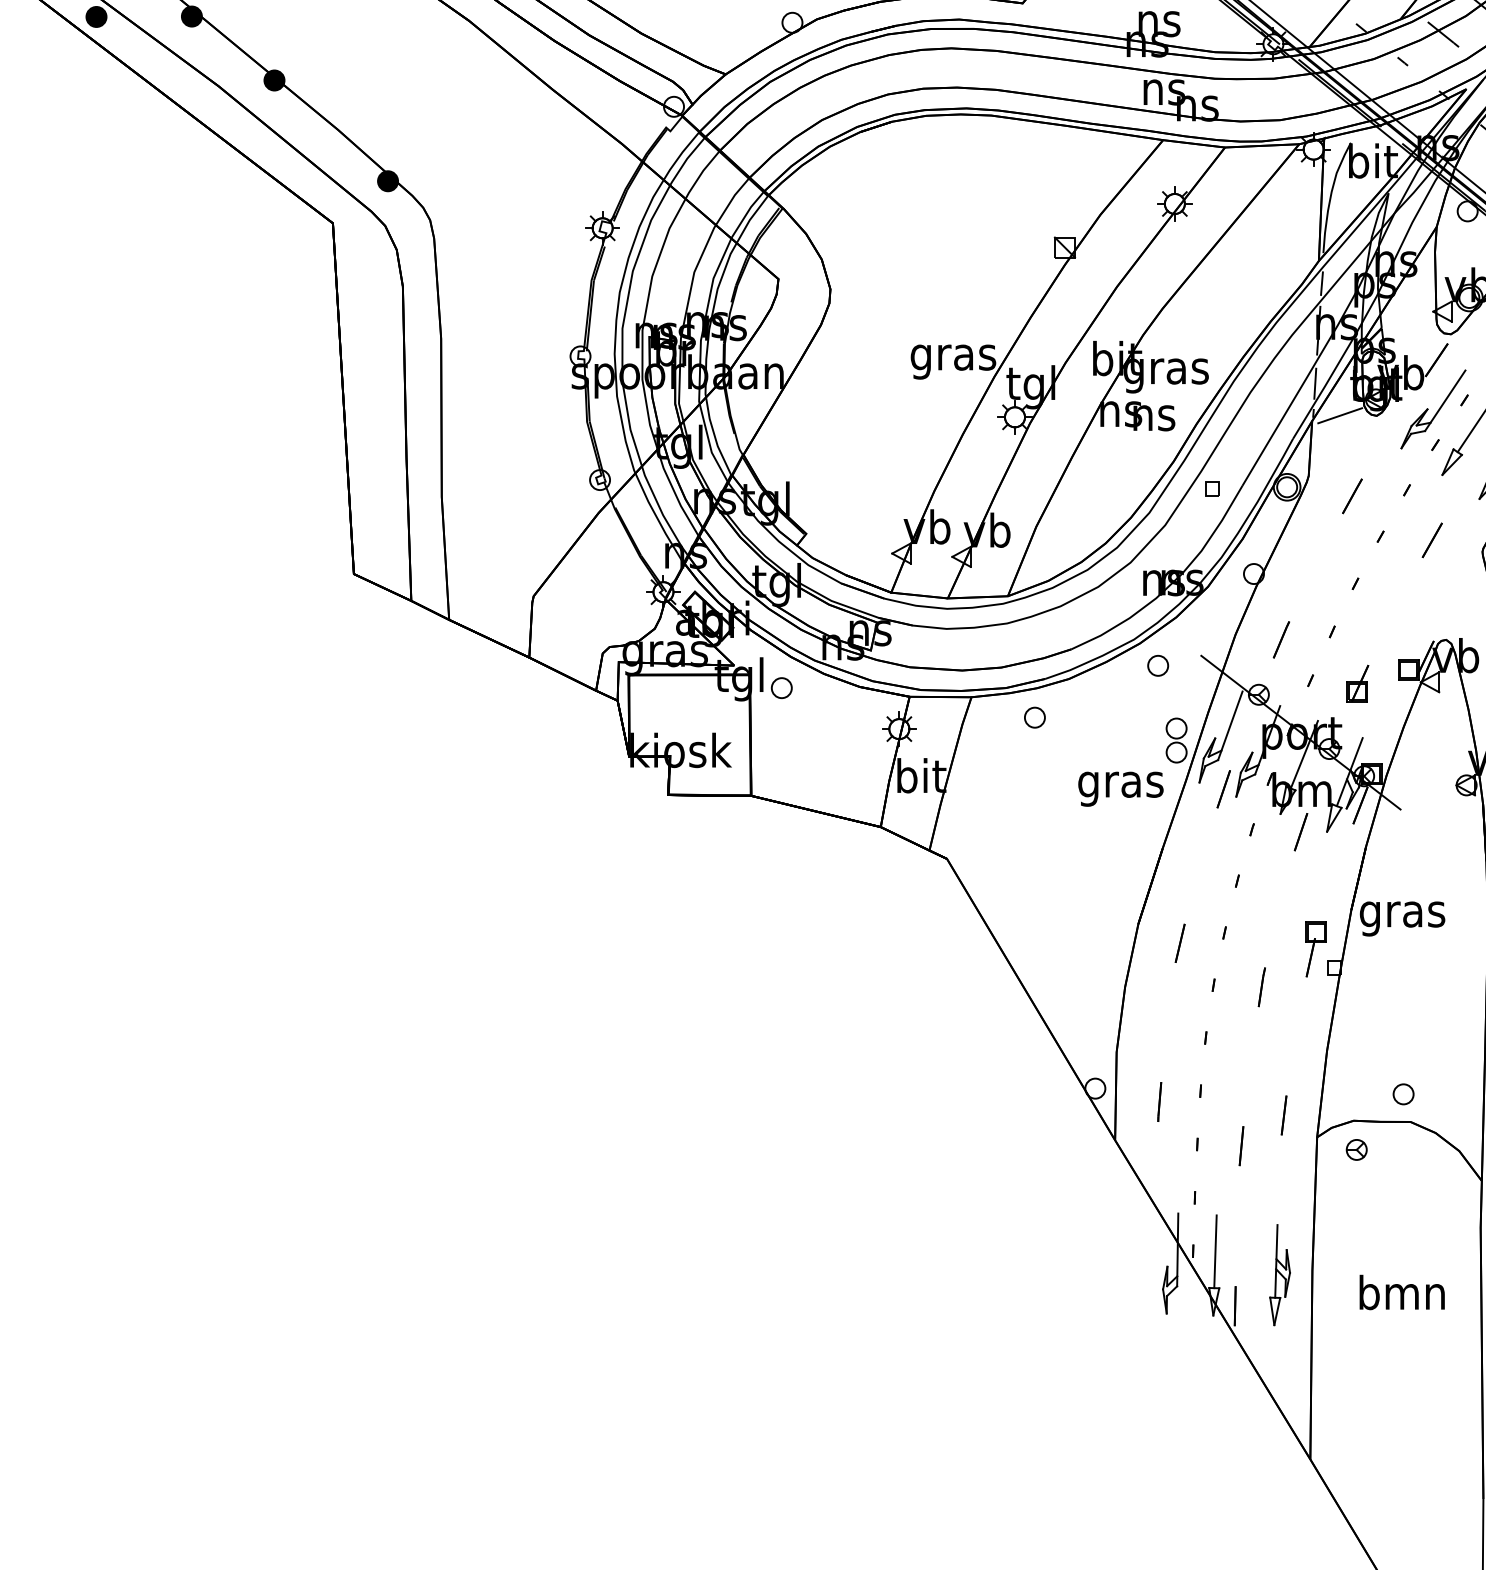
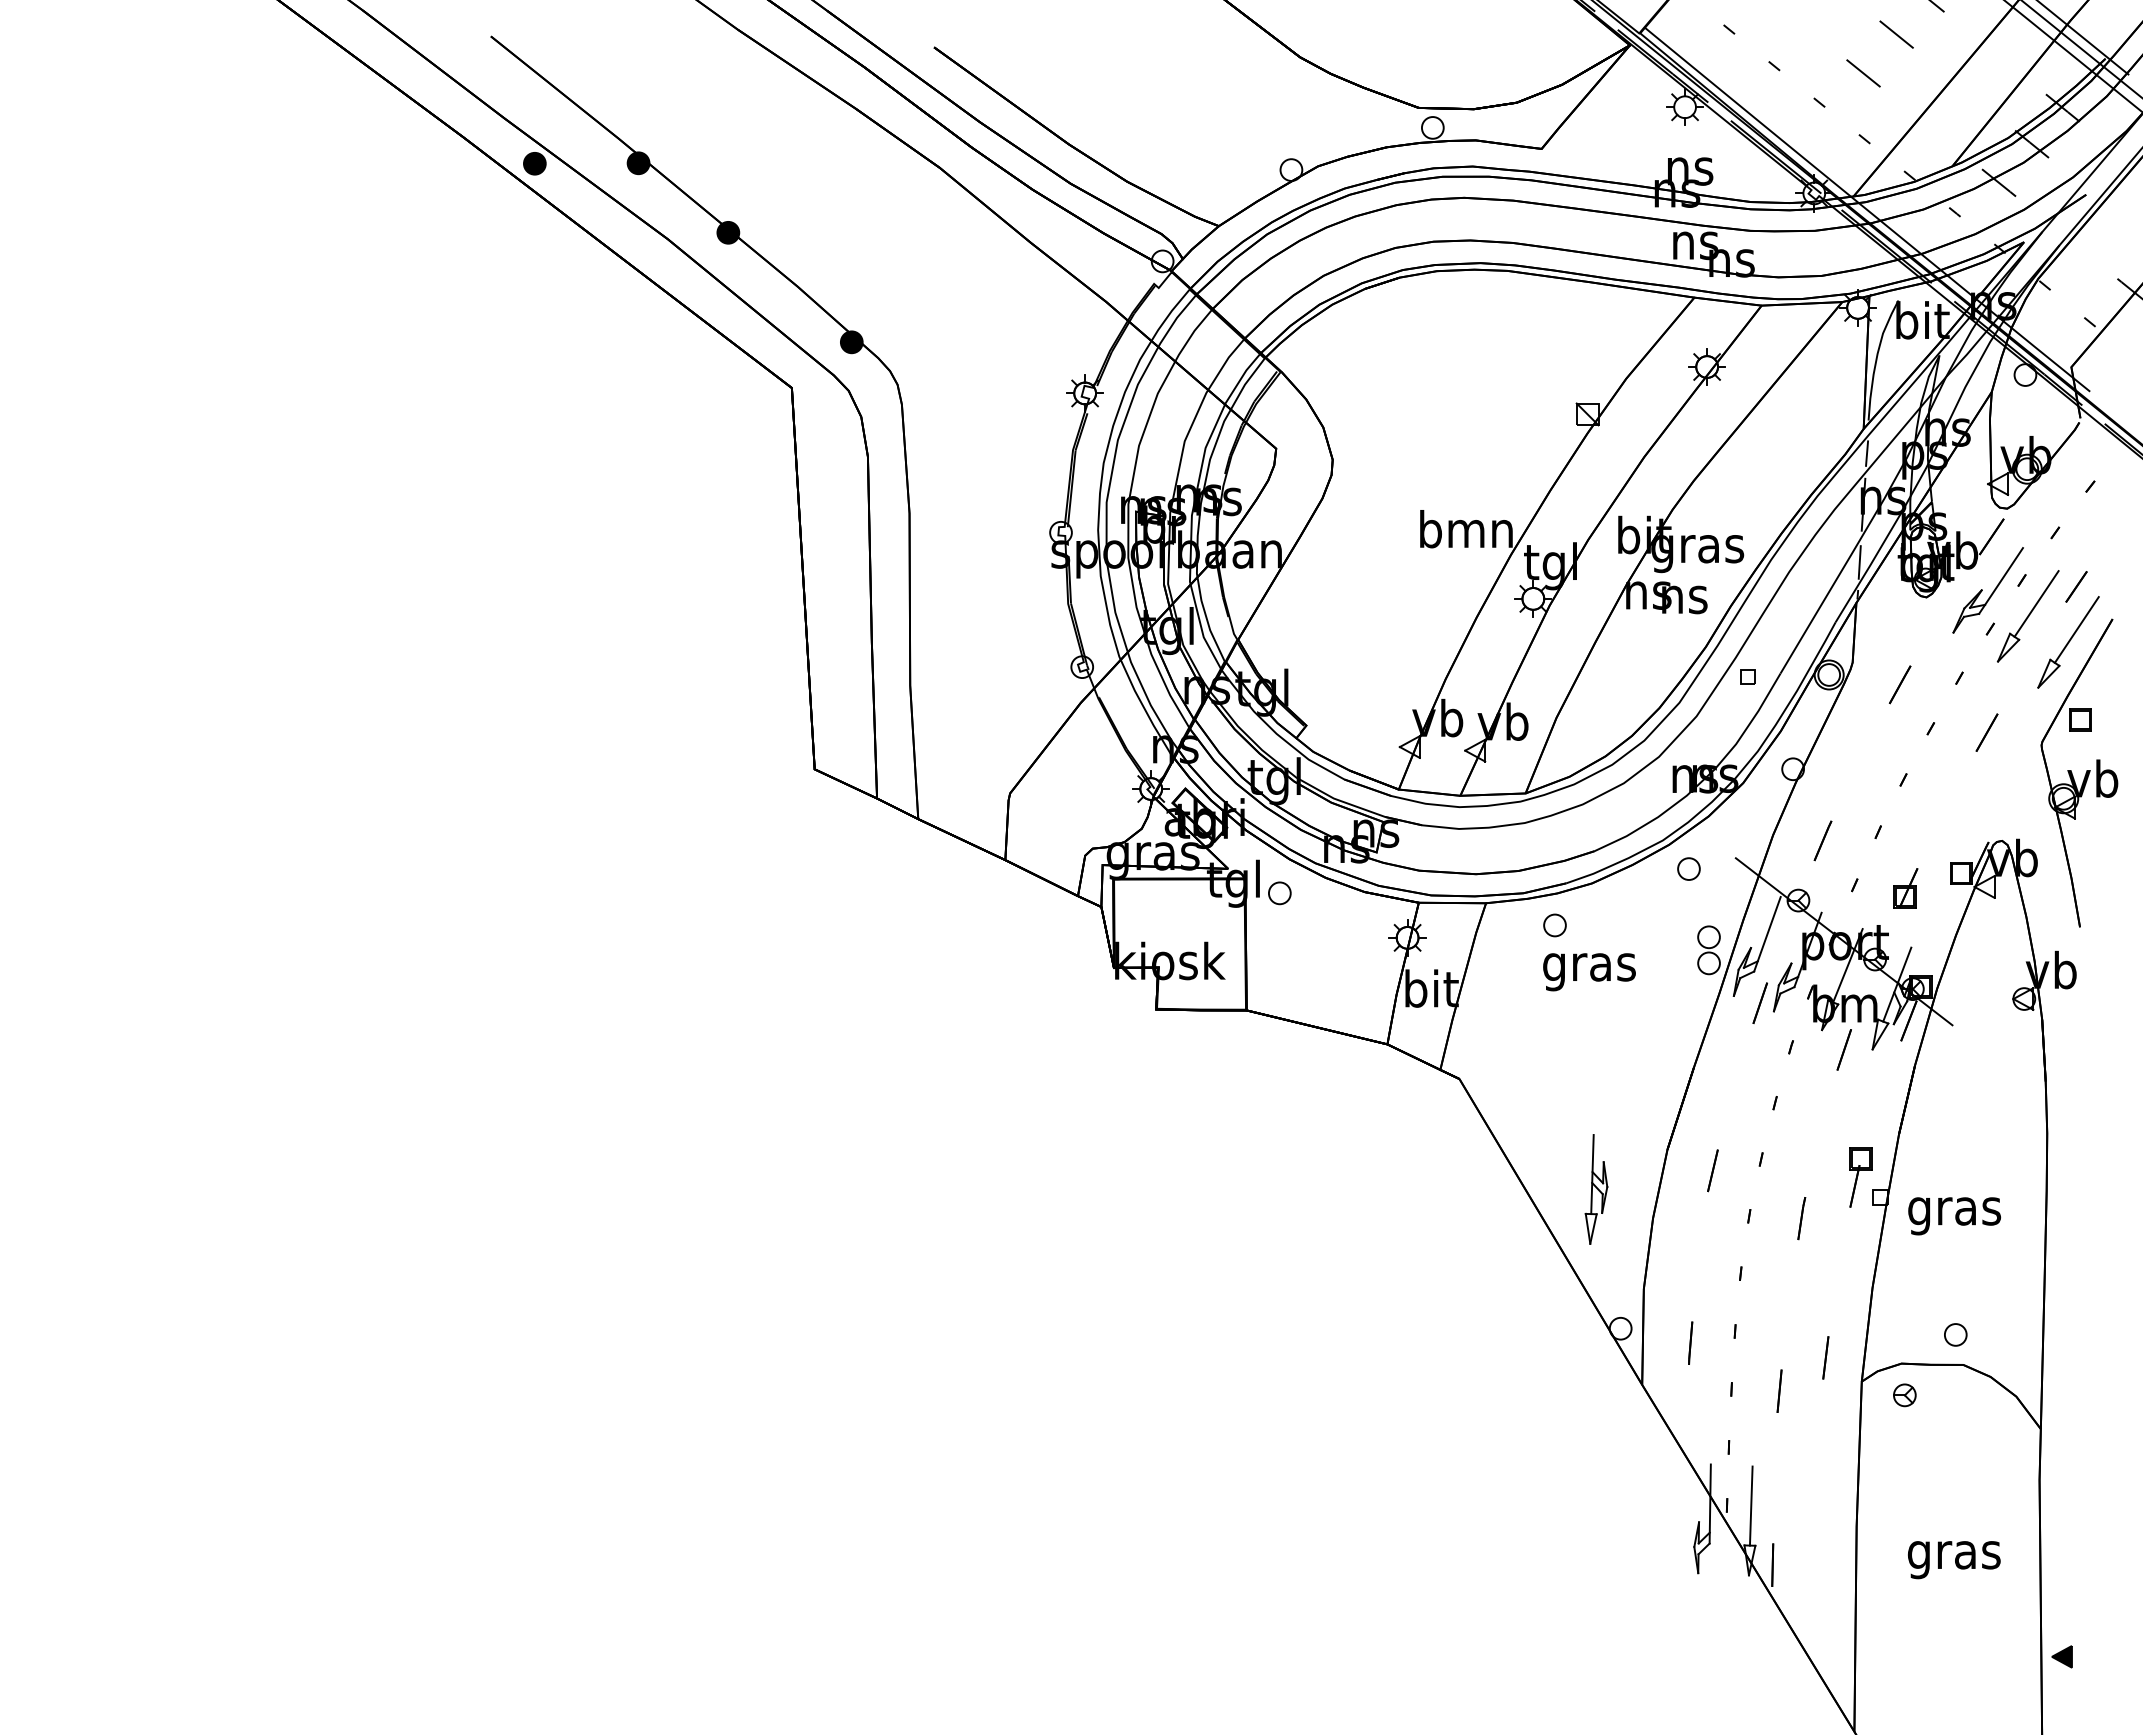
text: (953, 358) -> (1466, 534), gras -> bmn
line: (1339, 416) -> (1886, 597), removed
text: (1120, 789) -> (1589, 972), moved
text: (1402, 919) -> (1954, 1216), moved
part: (1280, 1275) -> (1596, 1189), moved
text: (1401, 1297) -> (1953, 1555), bmn -> gras

